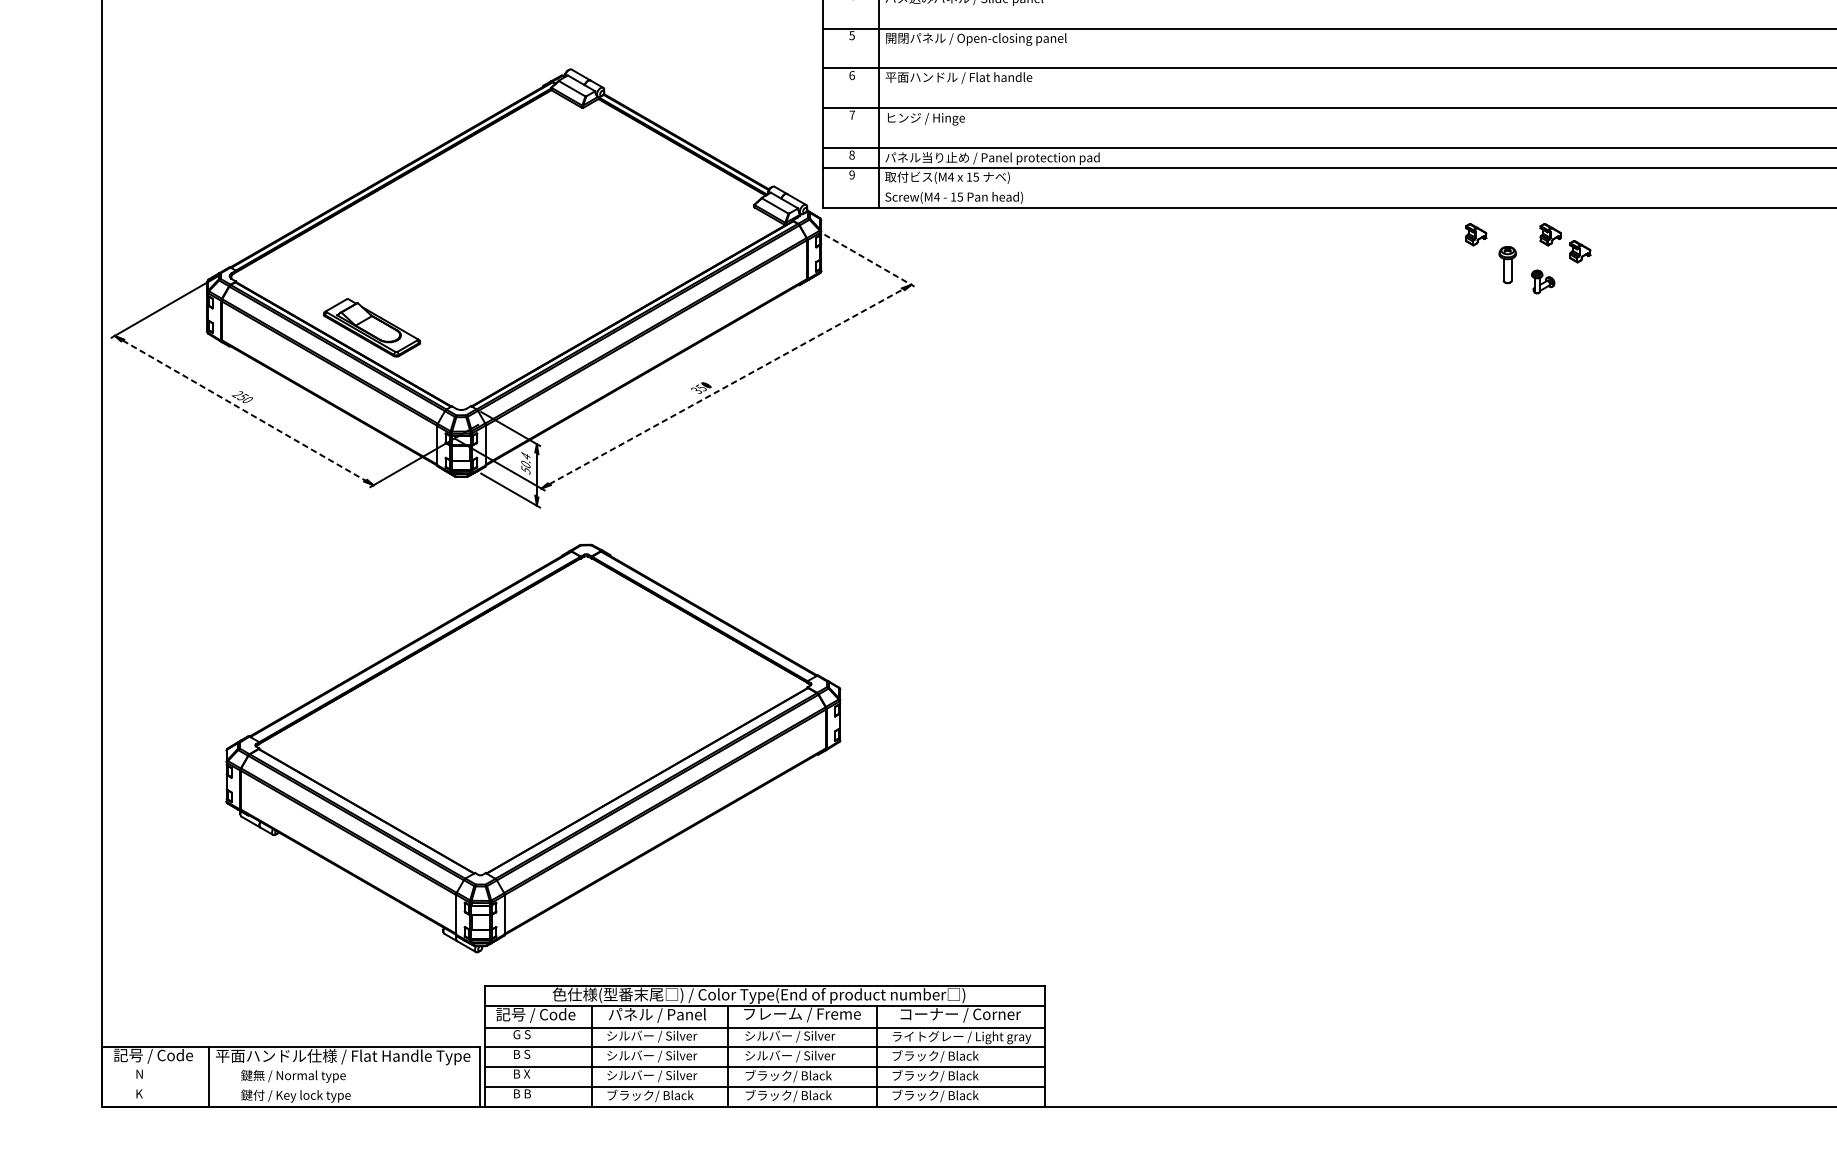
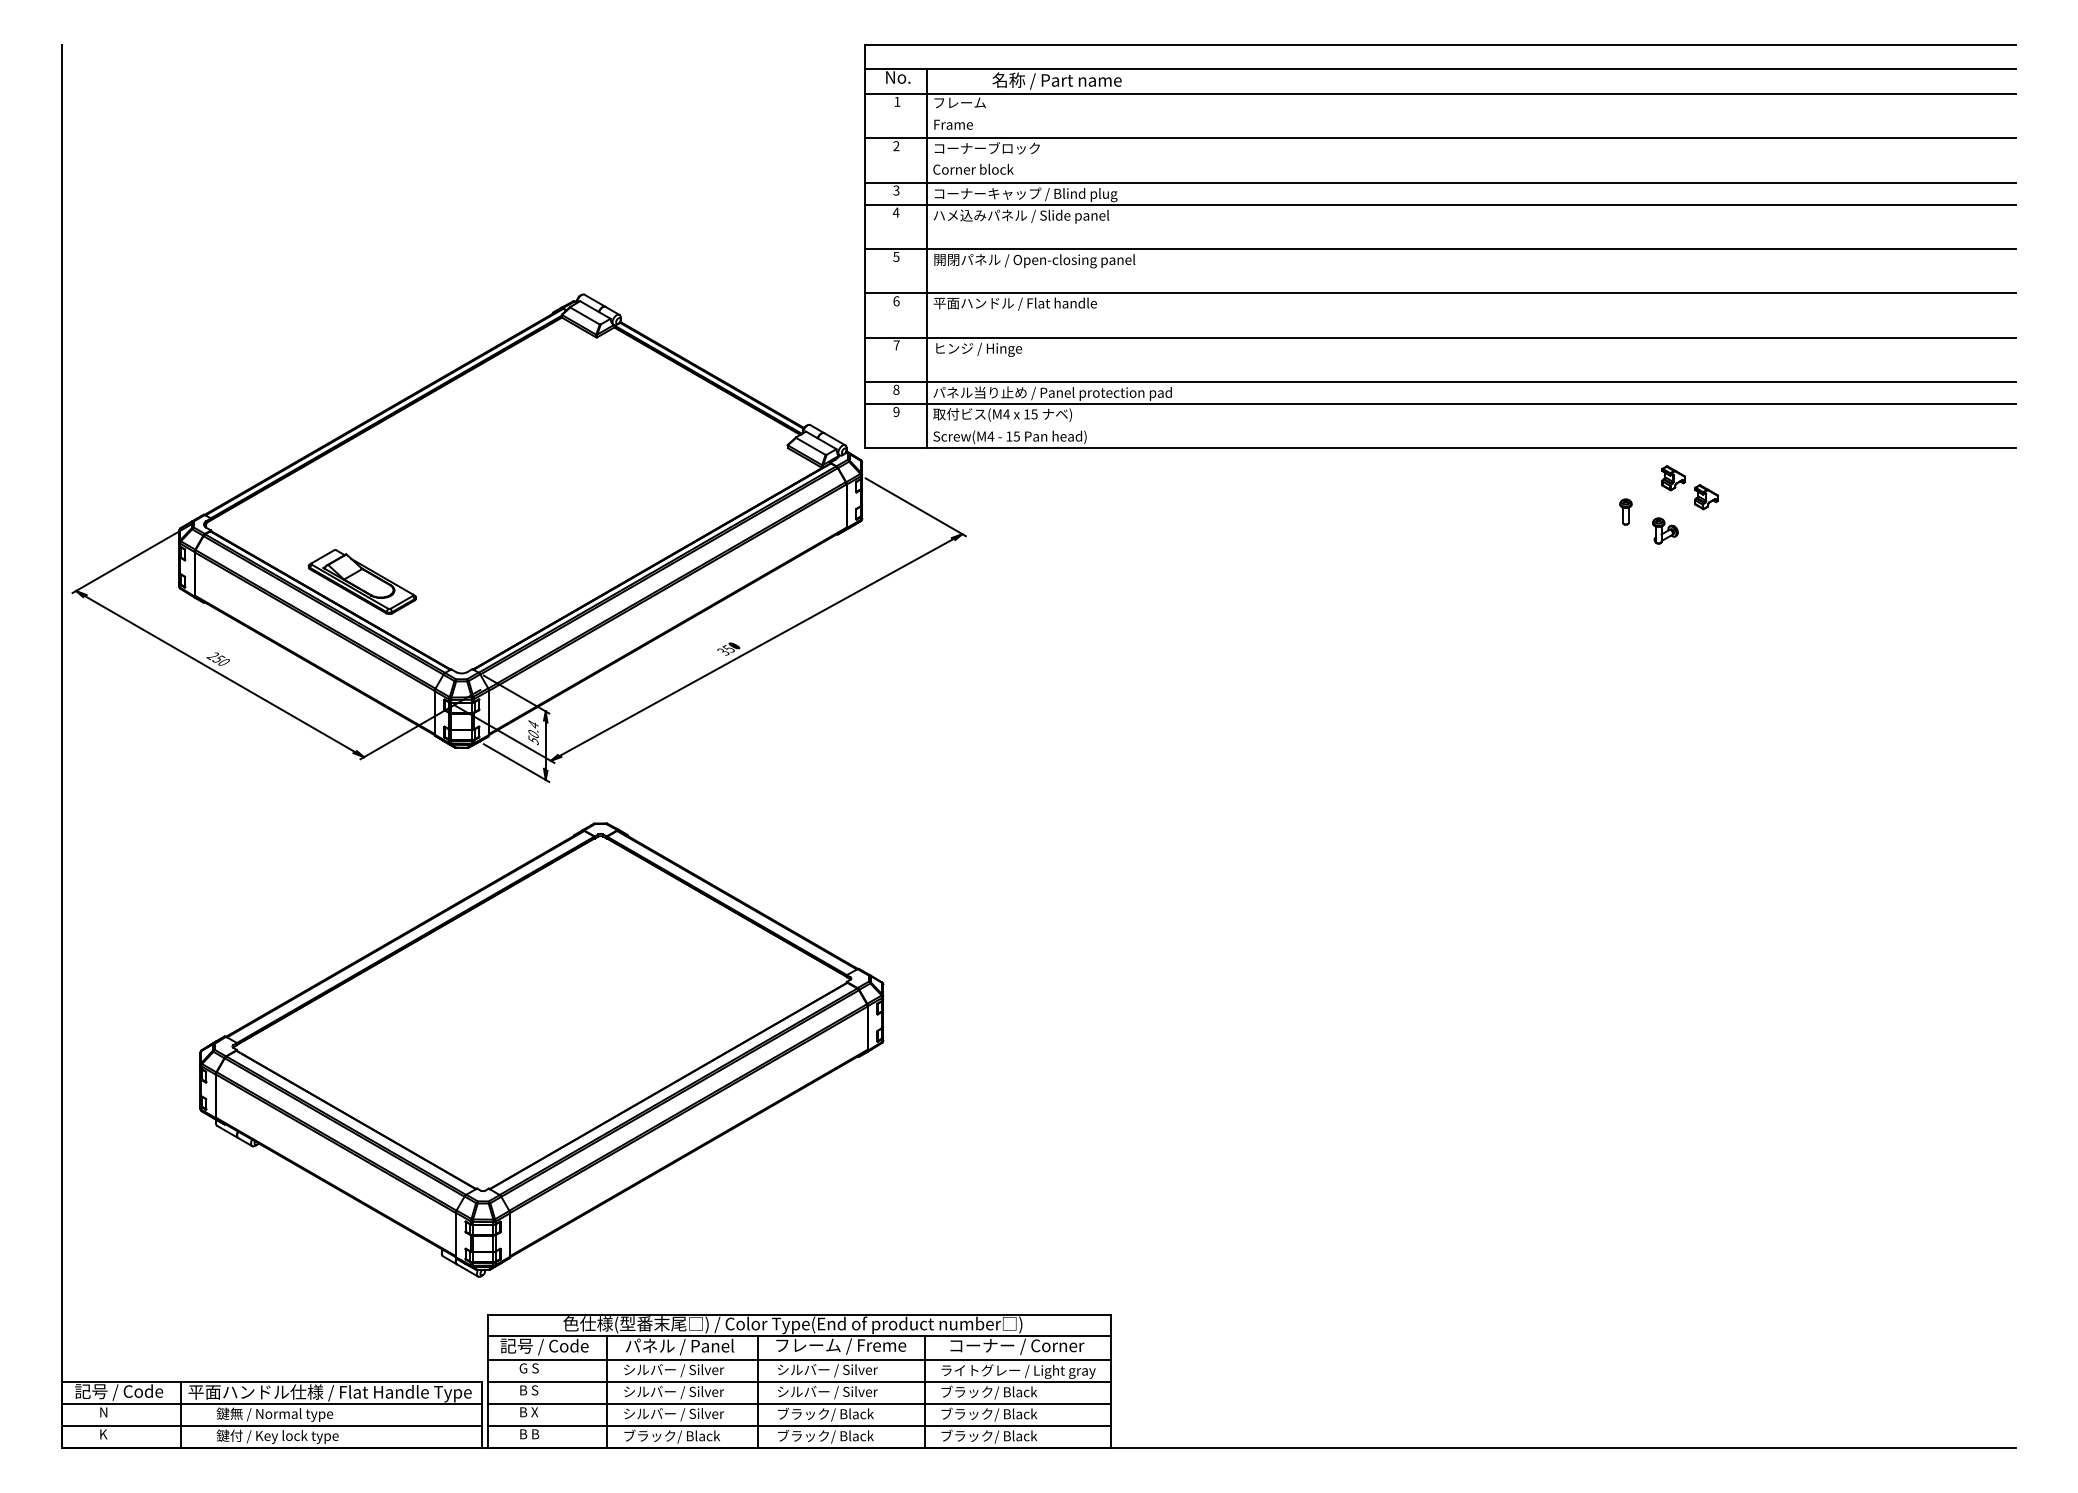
part: (1475, 234) -> (1590, 478), removed
line: (869, 260) -> (915, 507), dashed -> solid
part: (1507, 264) -> (1625, 511), size x0.62
line: (726, 386) -> (756, 647), dashed -> solid
line: (244, 410) -> (220, 674), dashed -> solid
line: (290, 1067) -> (271, 1404), added
line: (290, 1086) -> (271, 1426), added

